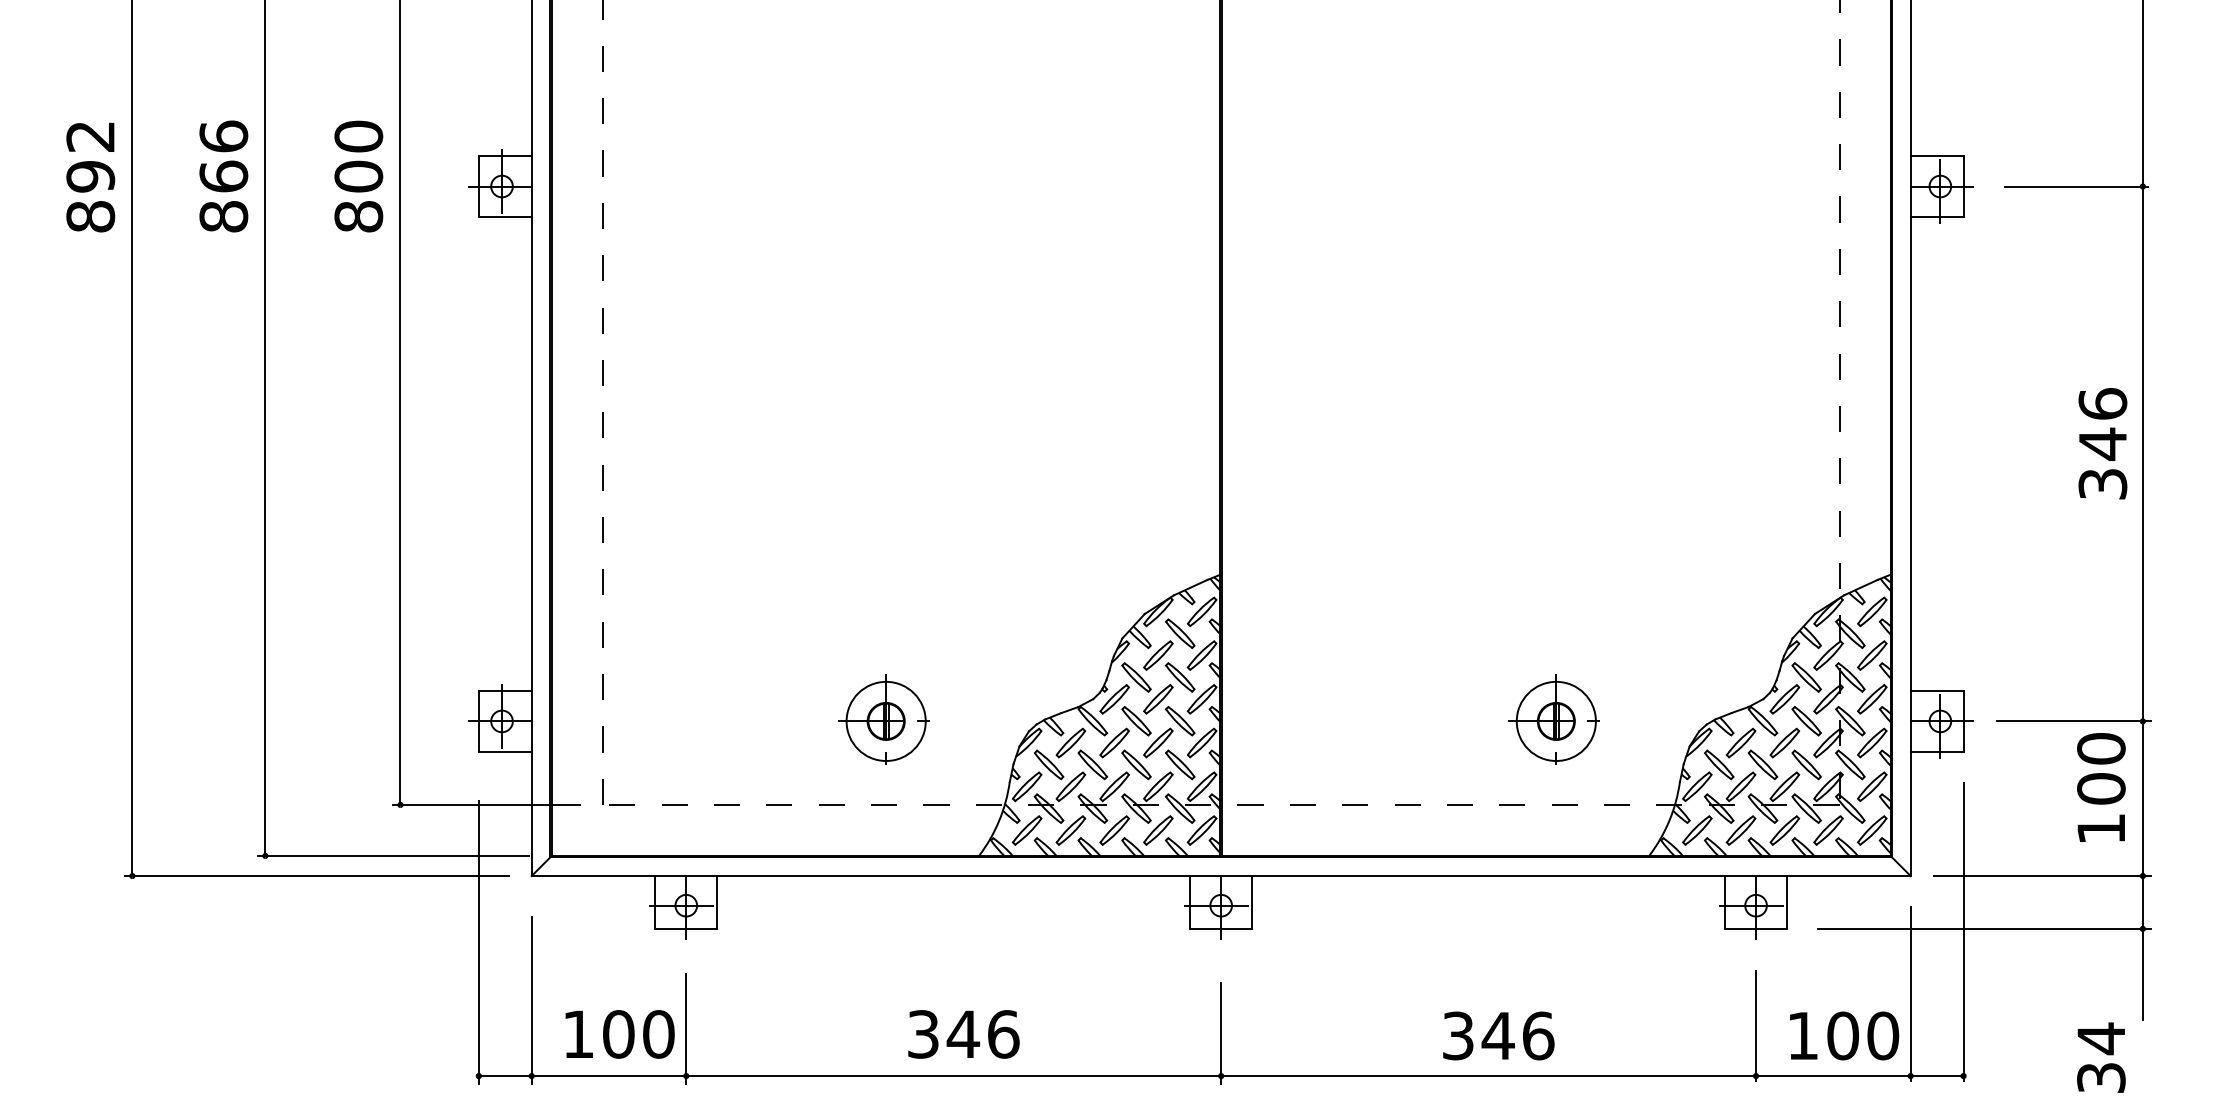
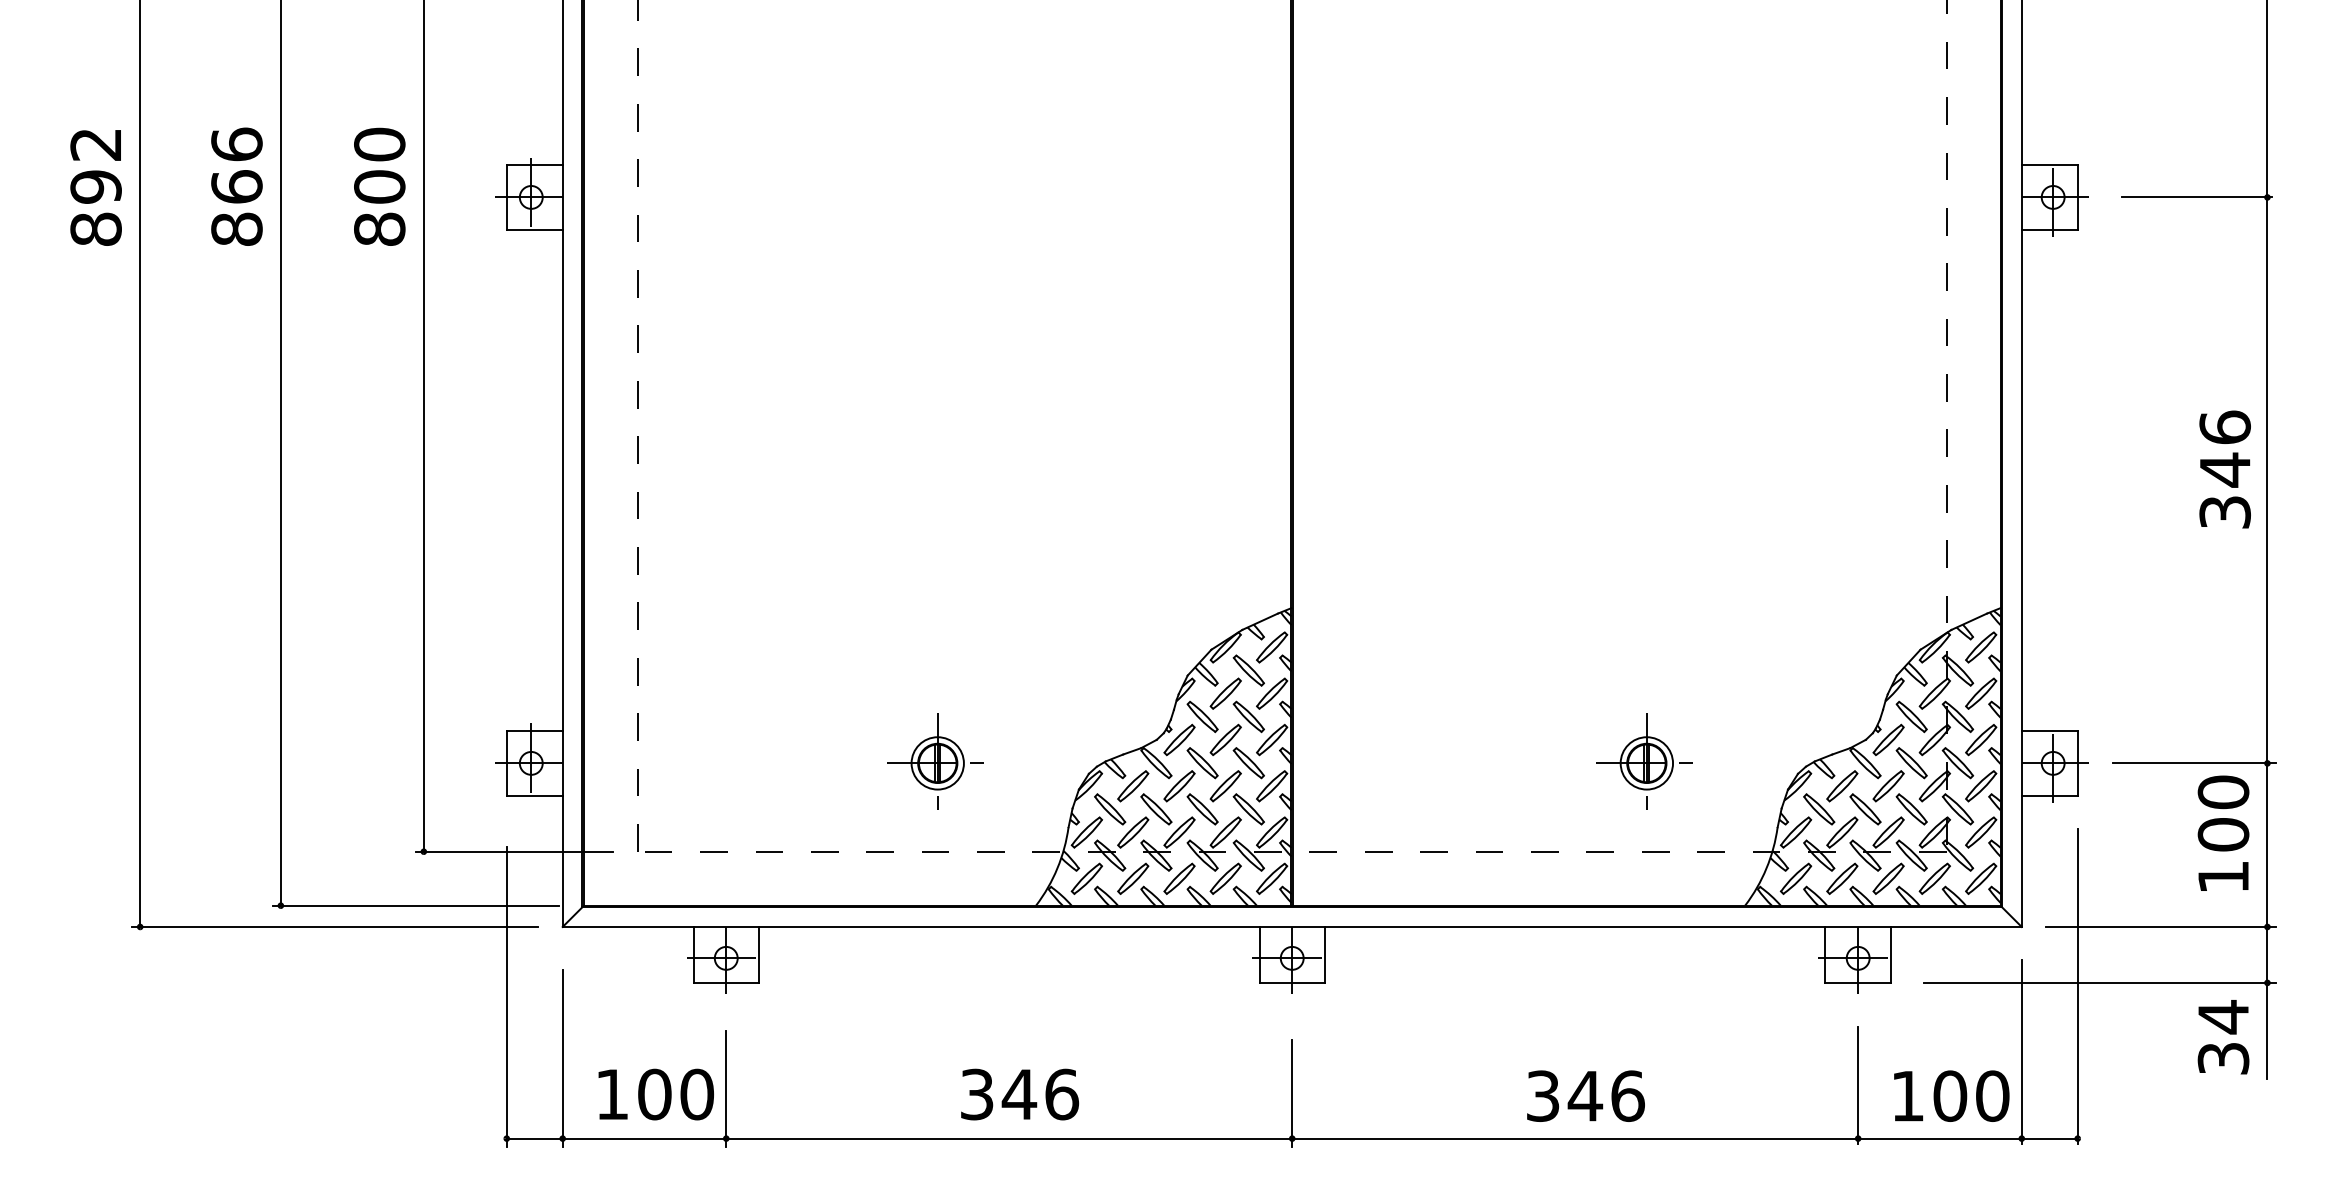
circle: (885, 721) -> (937, 763), size x0.62
circle: (1556, 721) -> (1646, 763), size x0.62
text: (2101, 1057) -> (2223, 1037), moved

